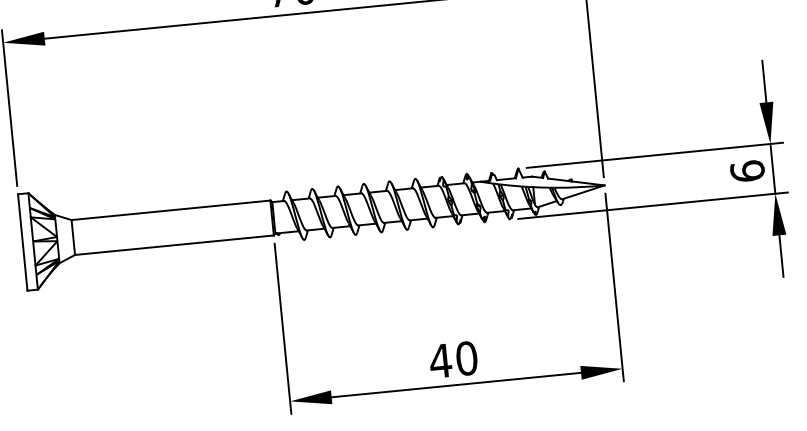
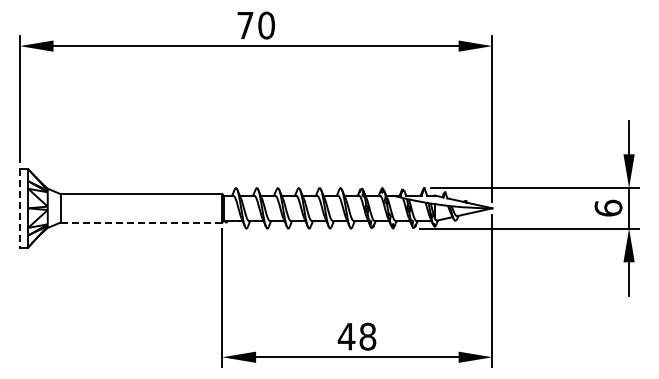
line: (22, 242) -> (19, 208), solid -> dashed
line: (174, 245) -> (141, 222), solid -> dashed
text: (466, 358) -> (367, 336), 40 -> 48

